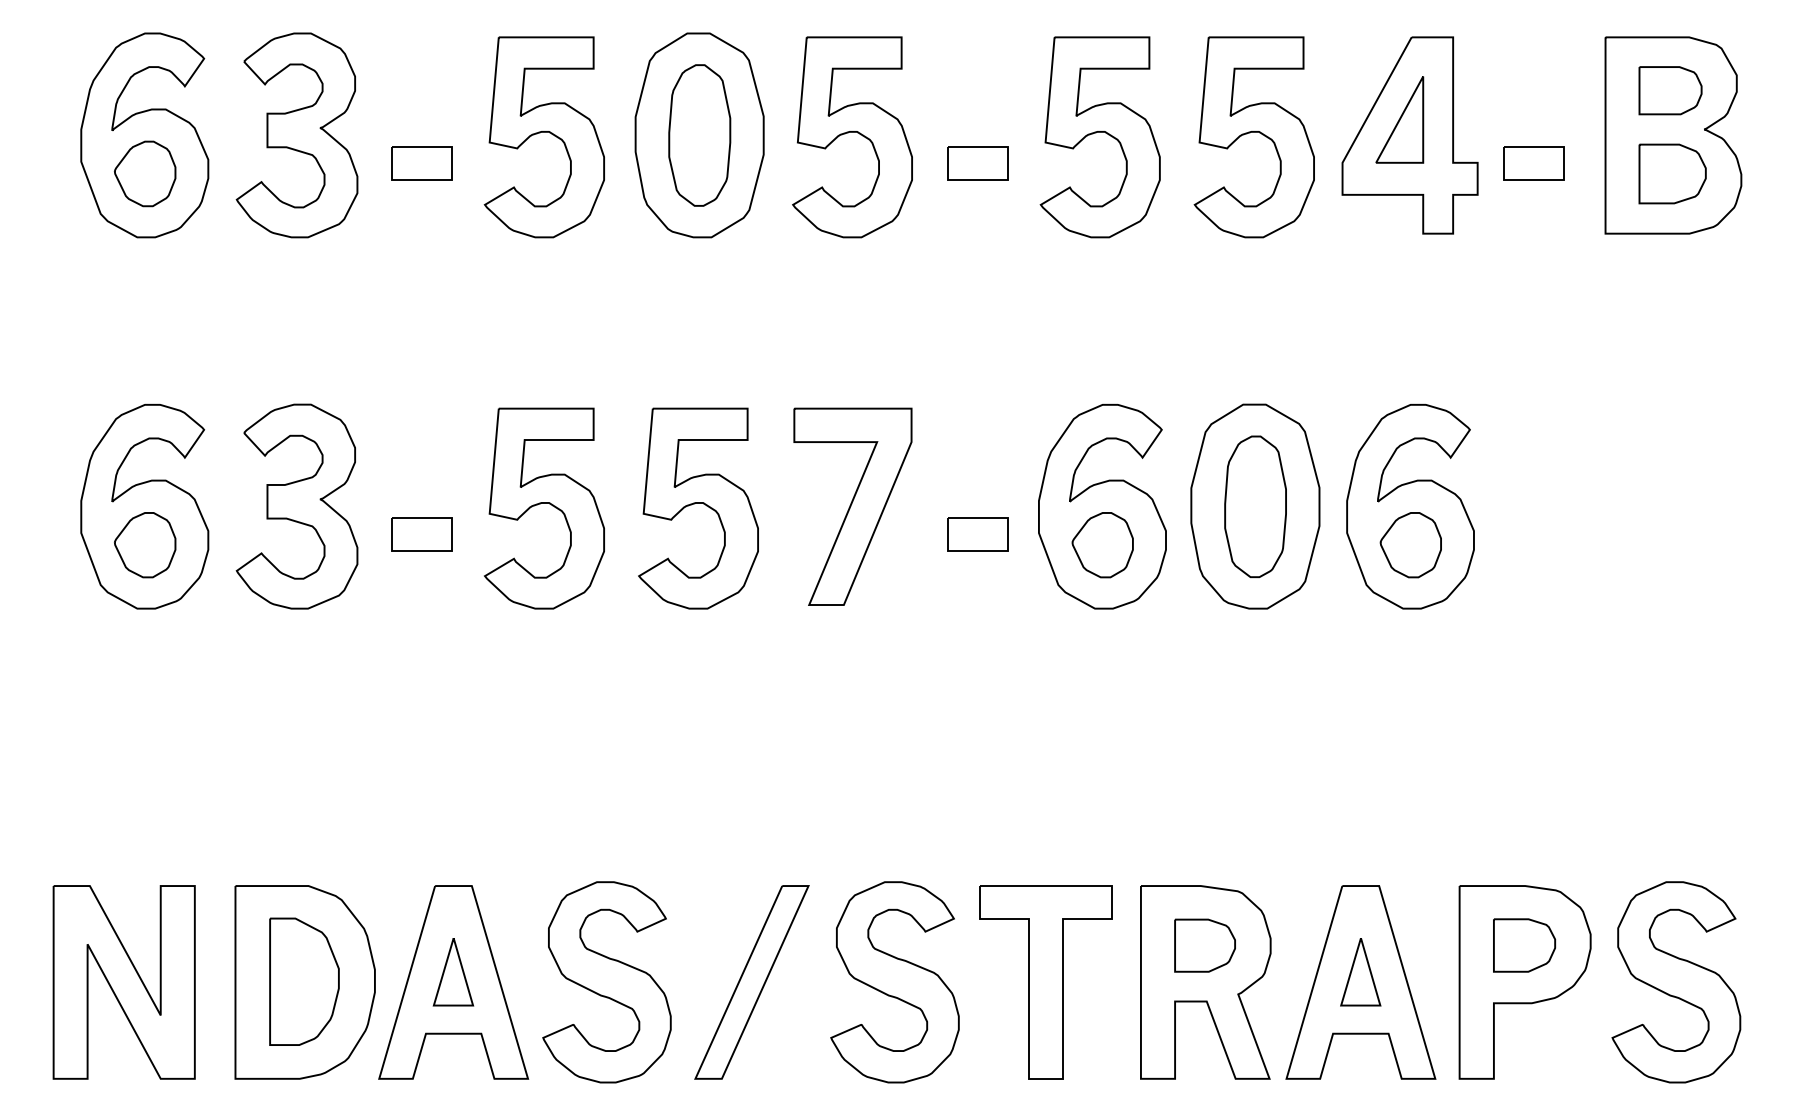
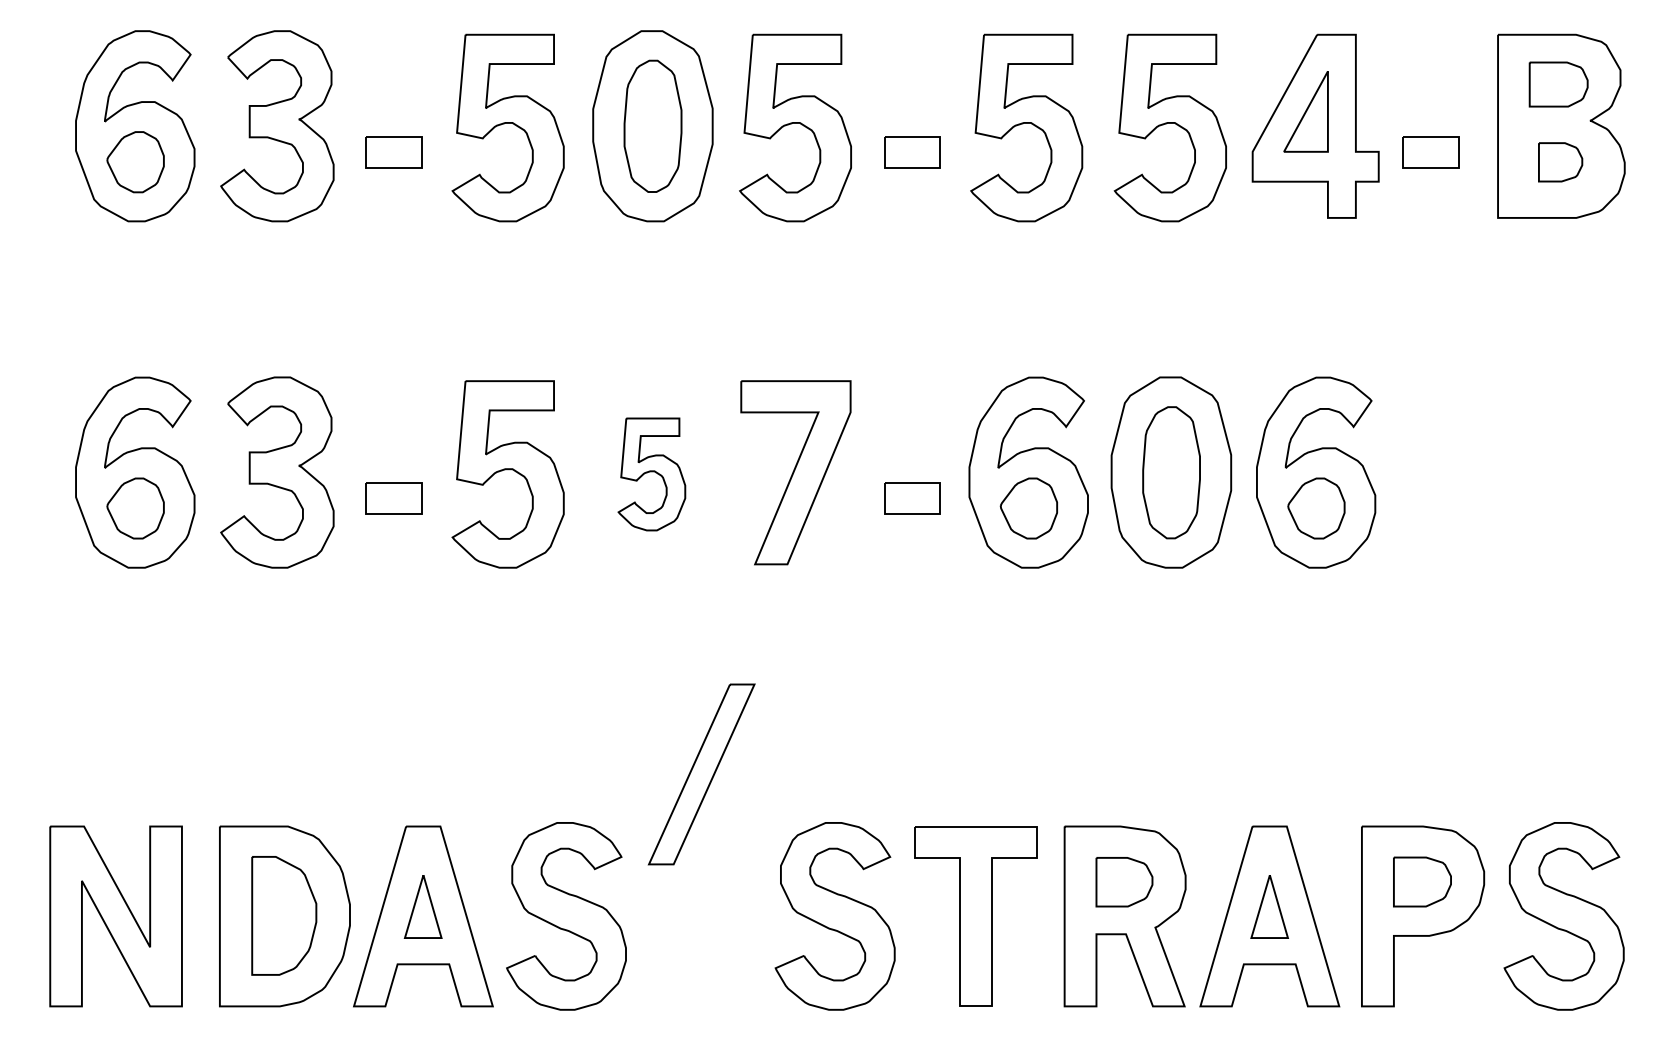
part: (1672, 174) -> (1560, 162), size x0.7
part: (698, 508) -> (651, 474), size x0.6
part: (751, 982) -> (701, 774), moved

